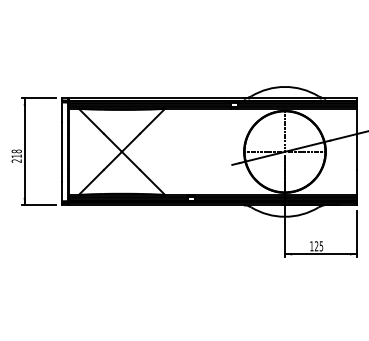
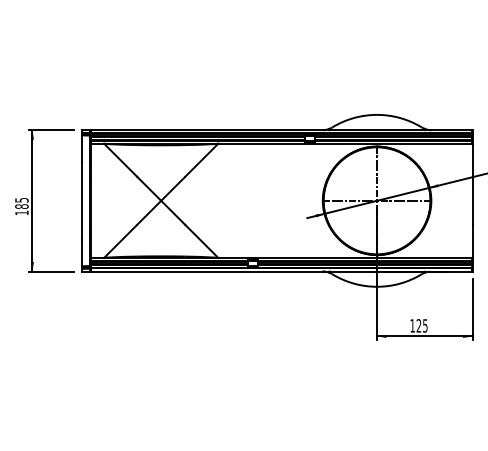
text: (16, 156) -> (21, 206), 218 -> 185

